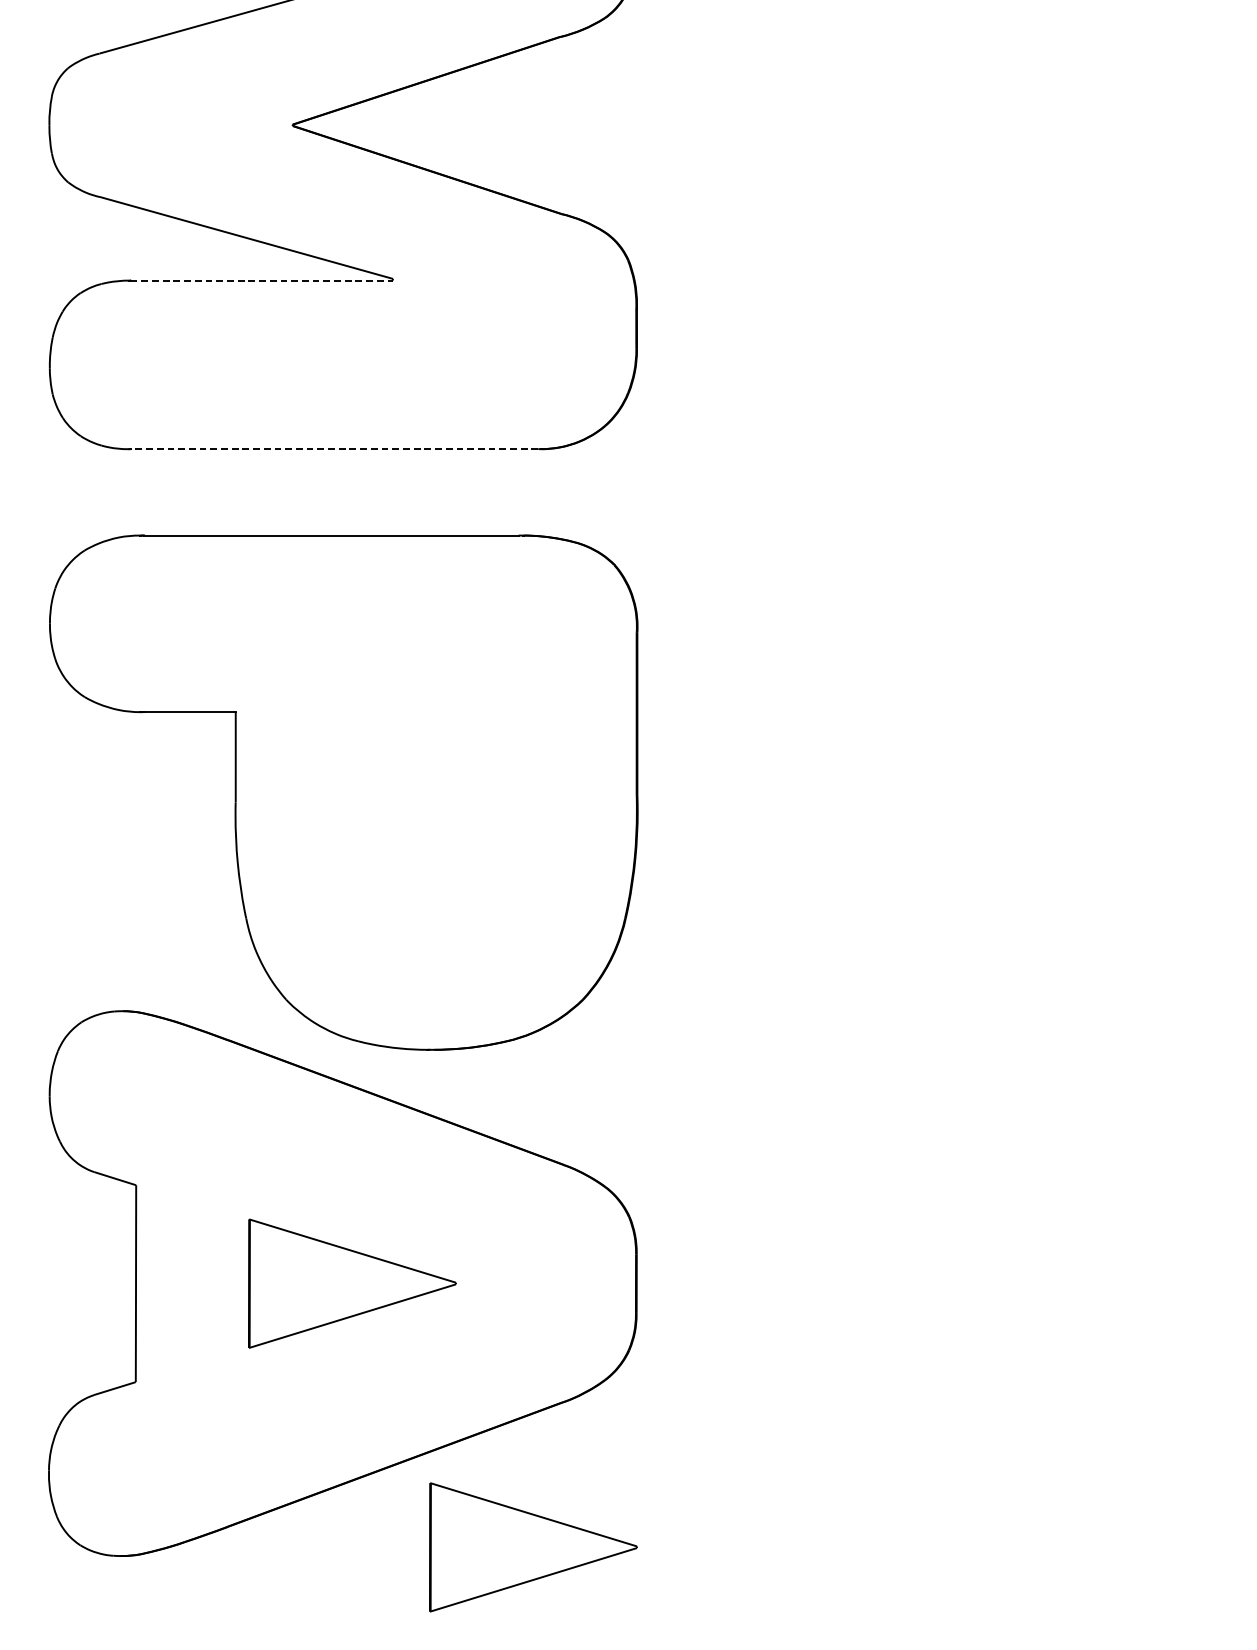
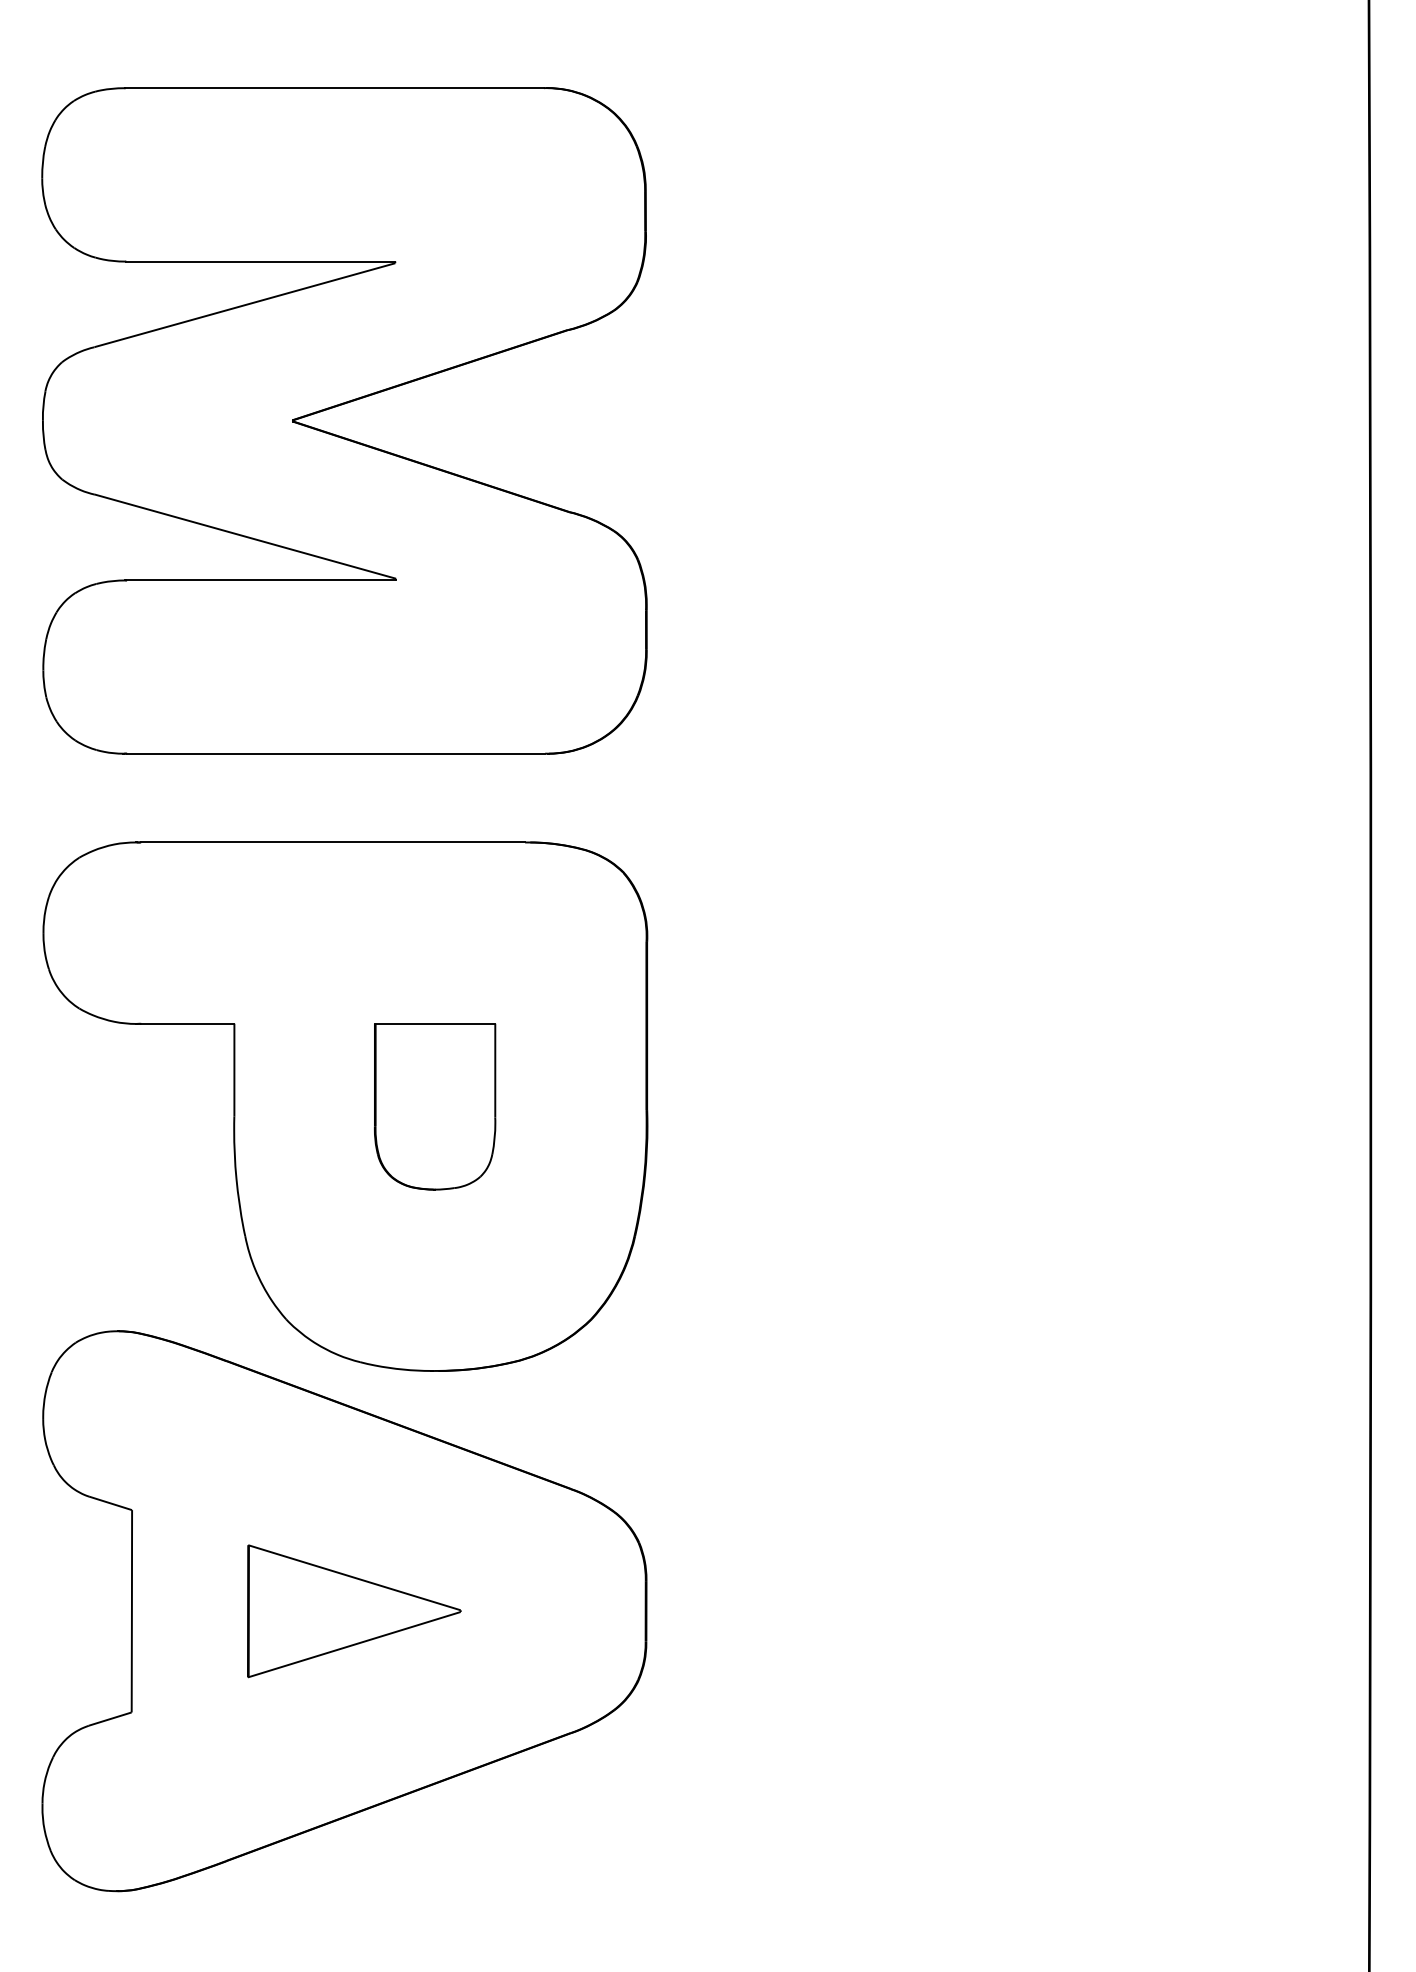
line: (262, 280) -> (261, 580), dashed -> solid
line: (334, 448) -> (335, 753), dashed -> solid
part: (431, 792) -> (435, 1106), added
part: (533, 1547) -> (540, 1882), removed

